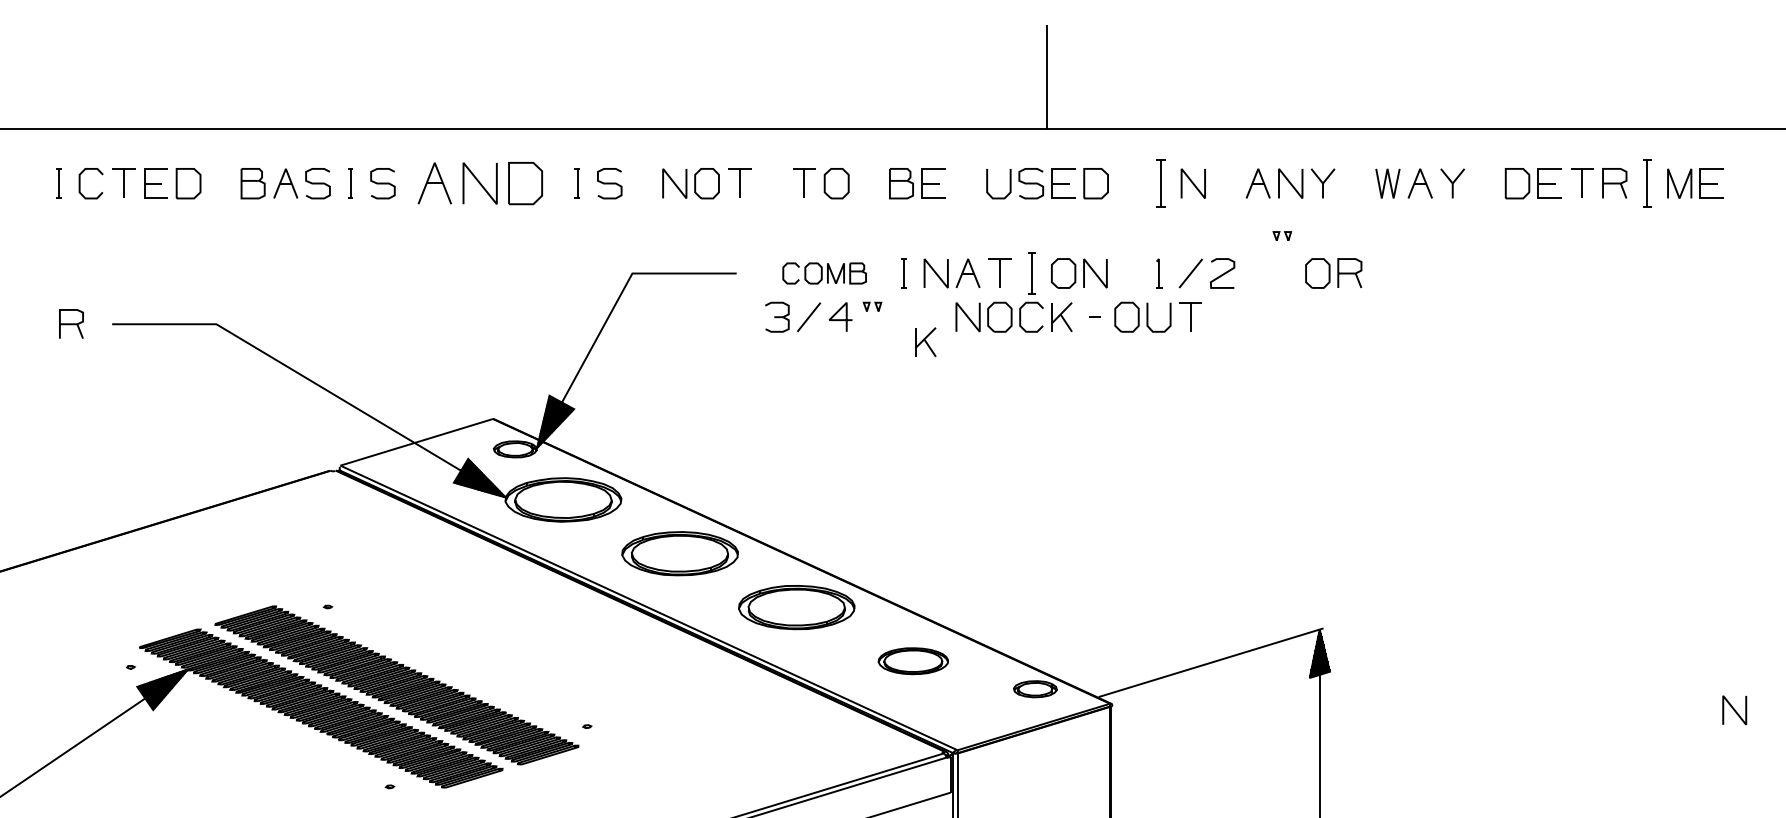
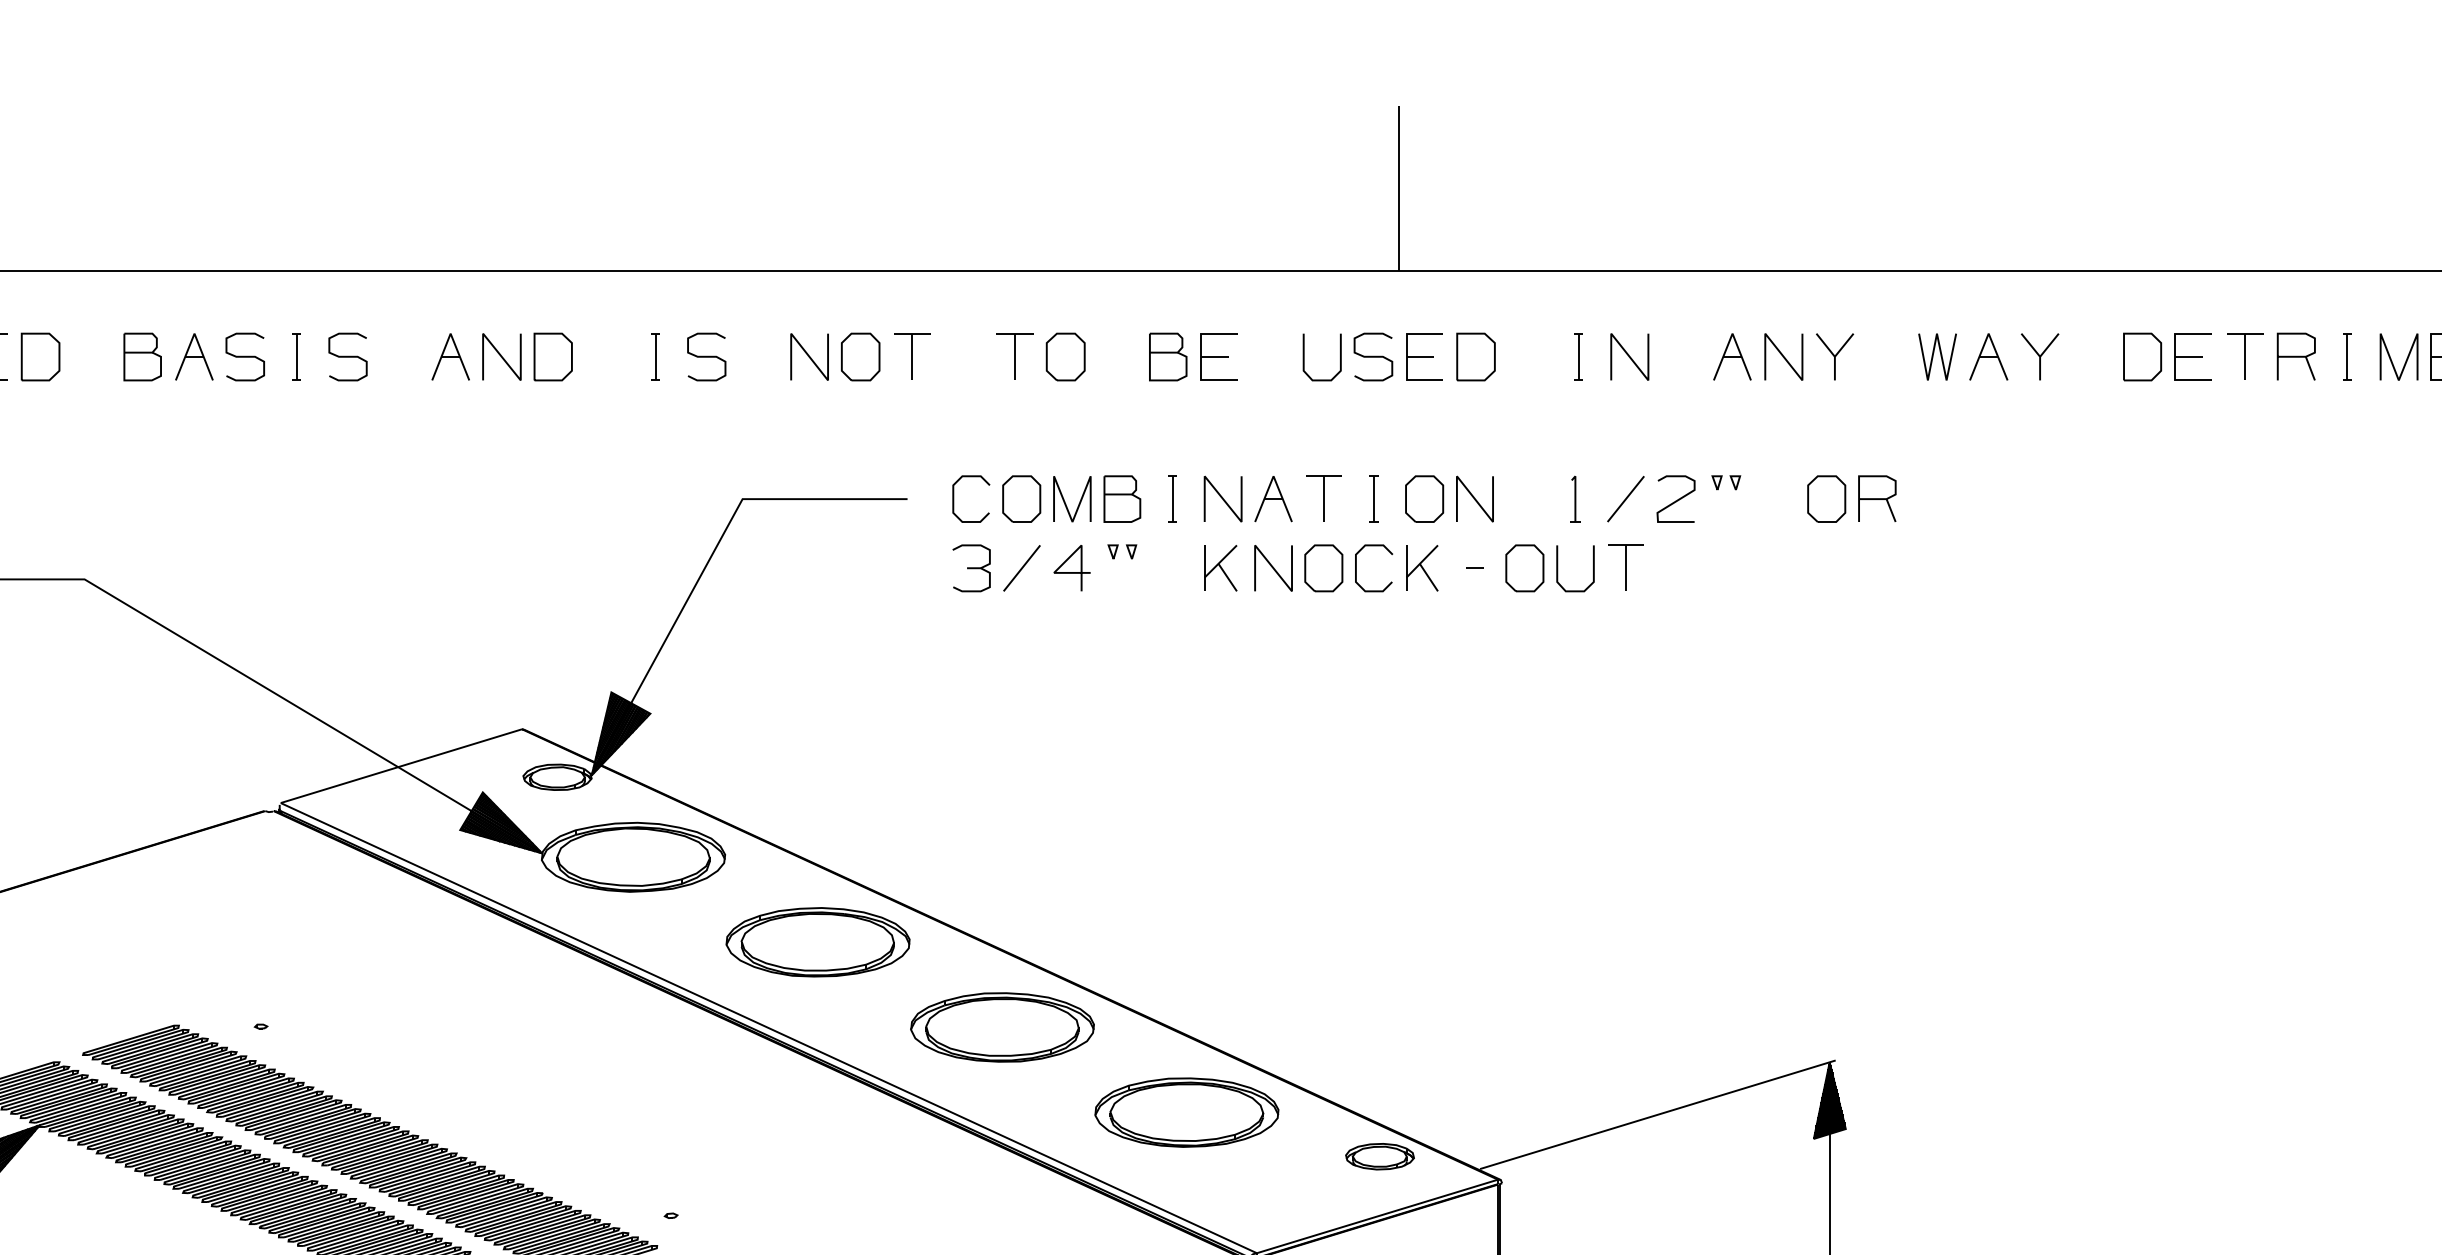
part: (480, 183) -> (502, 356), size x0.71
part: (1160, 183) -> (1577, 356), size x0.62
part: (1646, 183) -> (2346, 356), size x0.62
part: (1282, 235) -> (1726, 481), moved
part: (824, 273) -> (1046, 499), size x1.43
part: (1031, 273) -> (1373, 499), size x0.71
part: (925, 342) -> (1220, 568), moved
part: (913, 660) -> (1187, 1111), size x1.67

